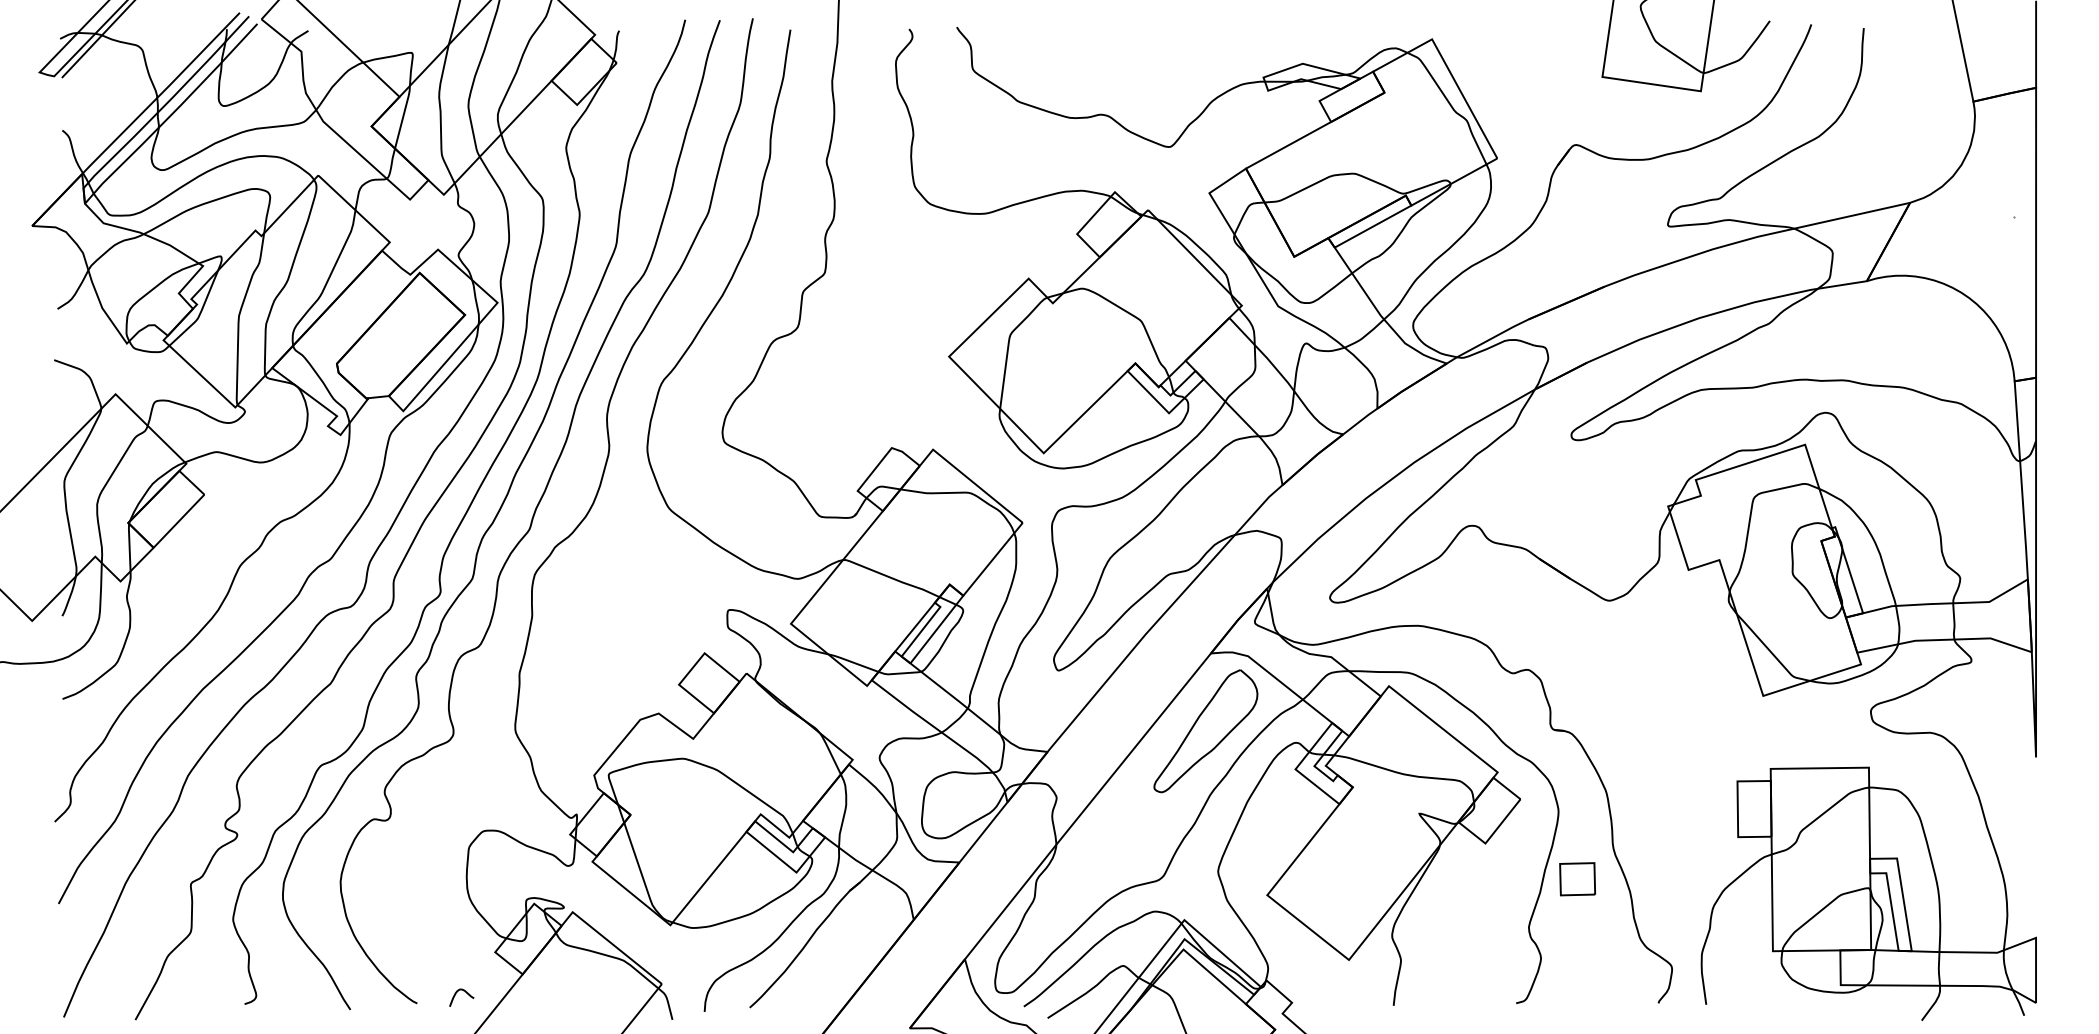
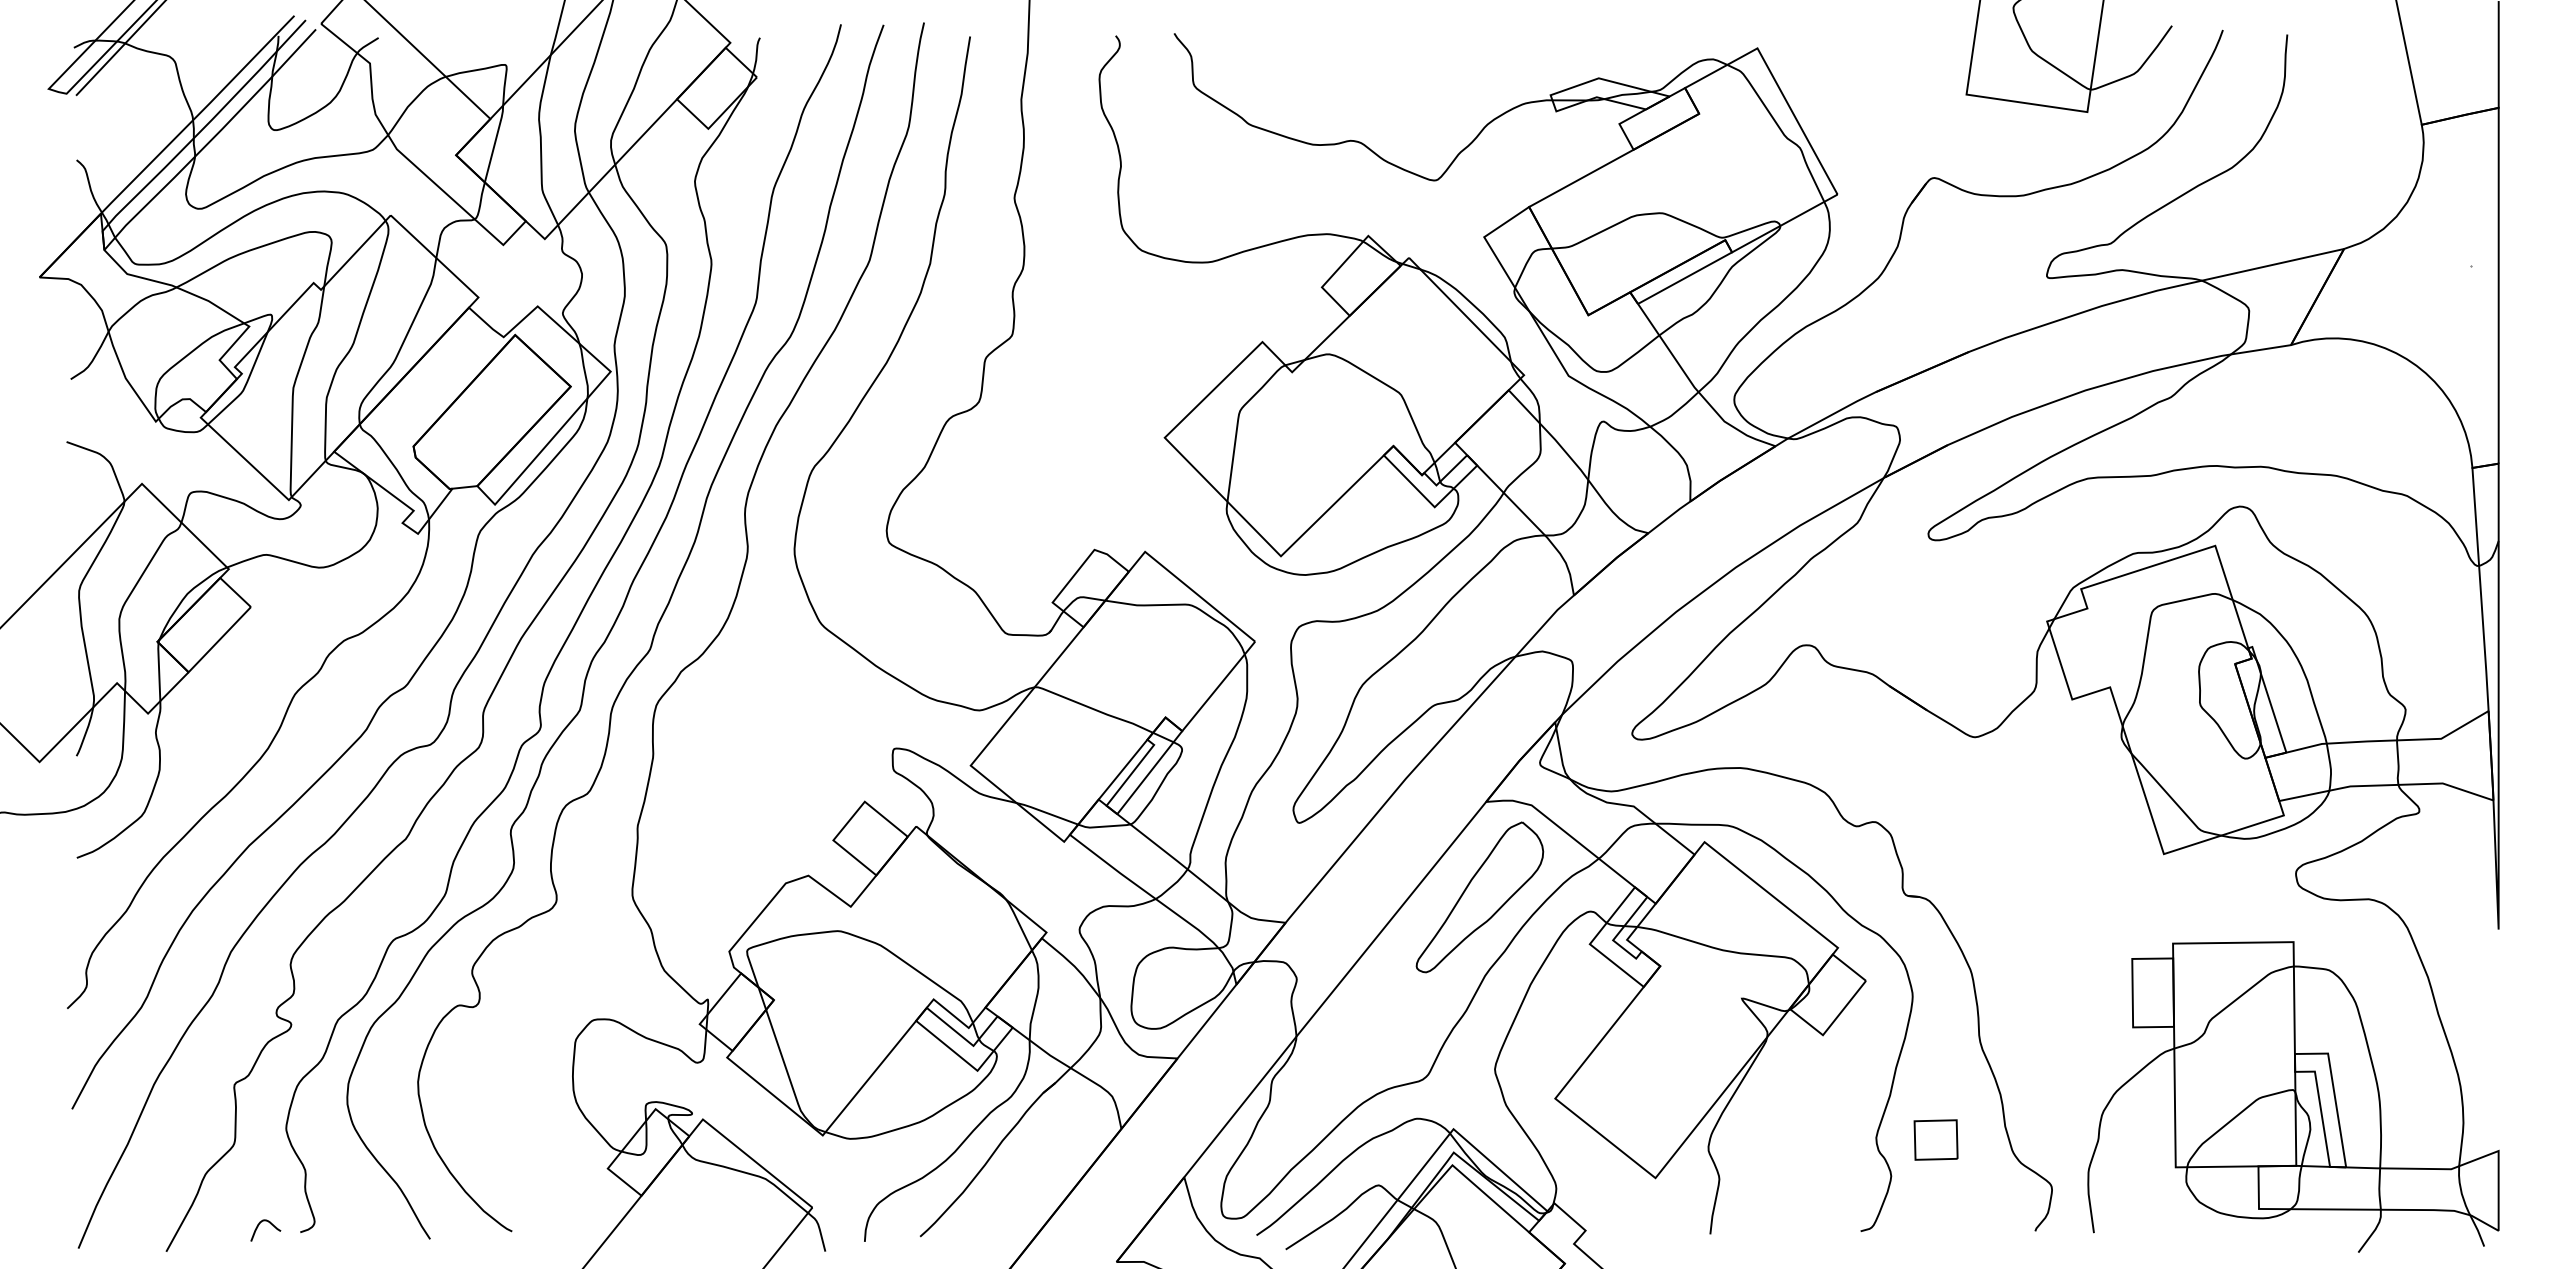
part: (1577, 878) -> (1935, 1139), moved
curve: (465, 992) -> (270, 1224), moved

